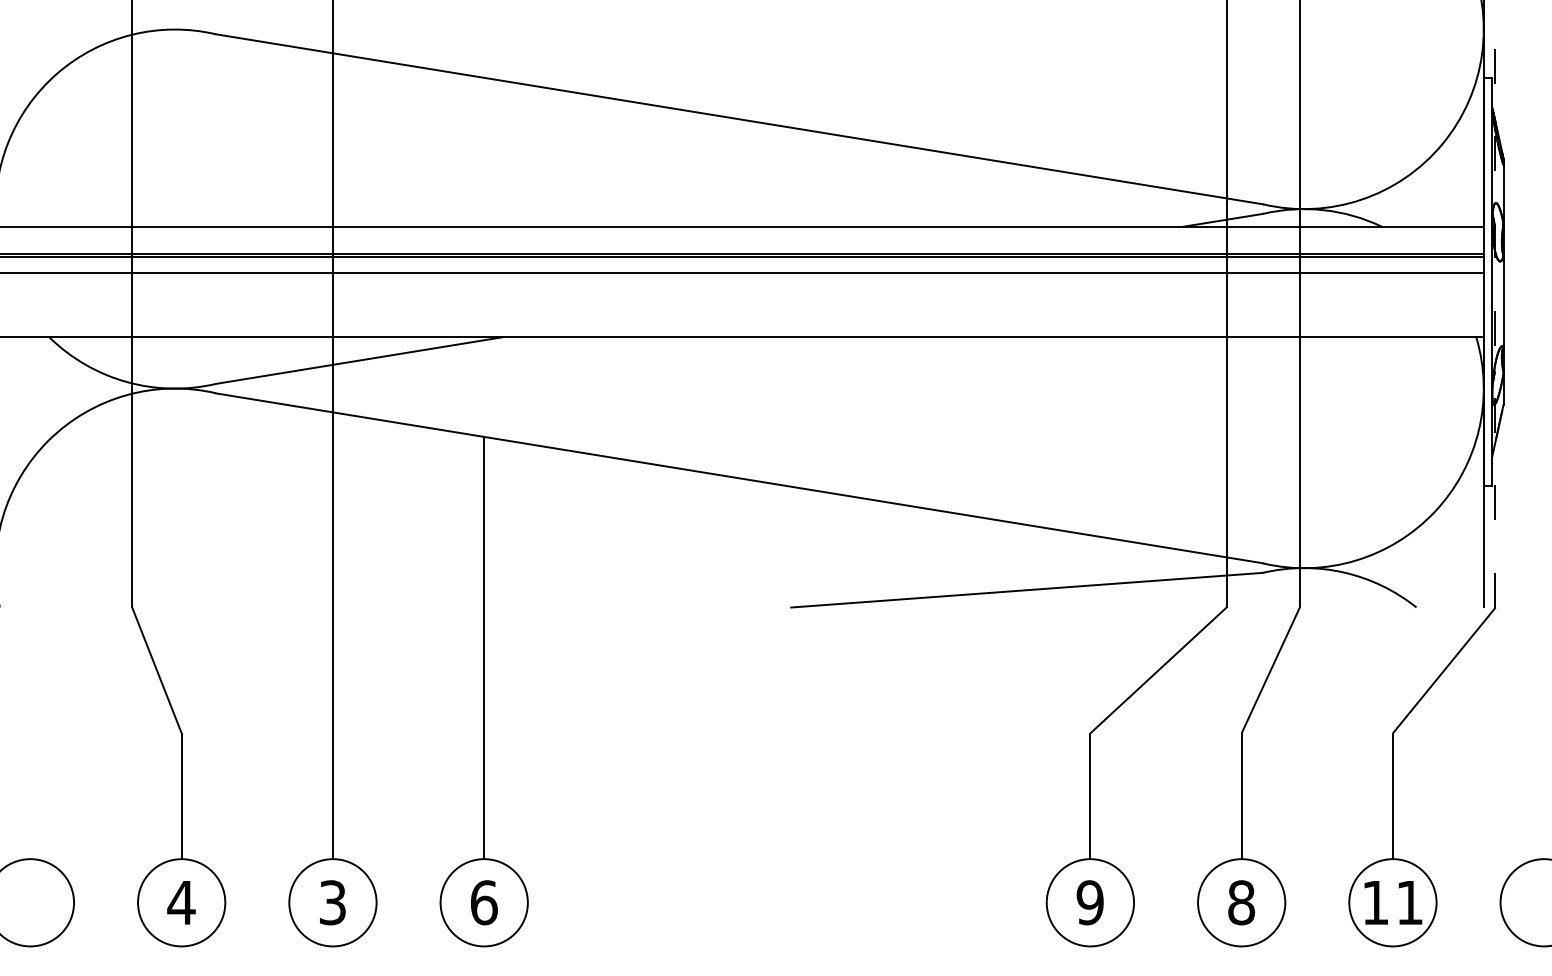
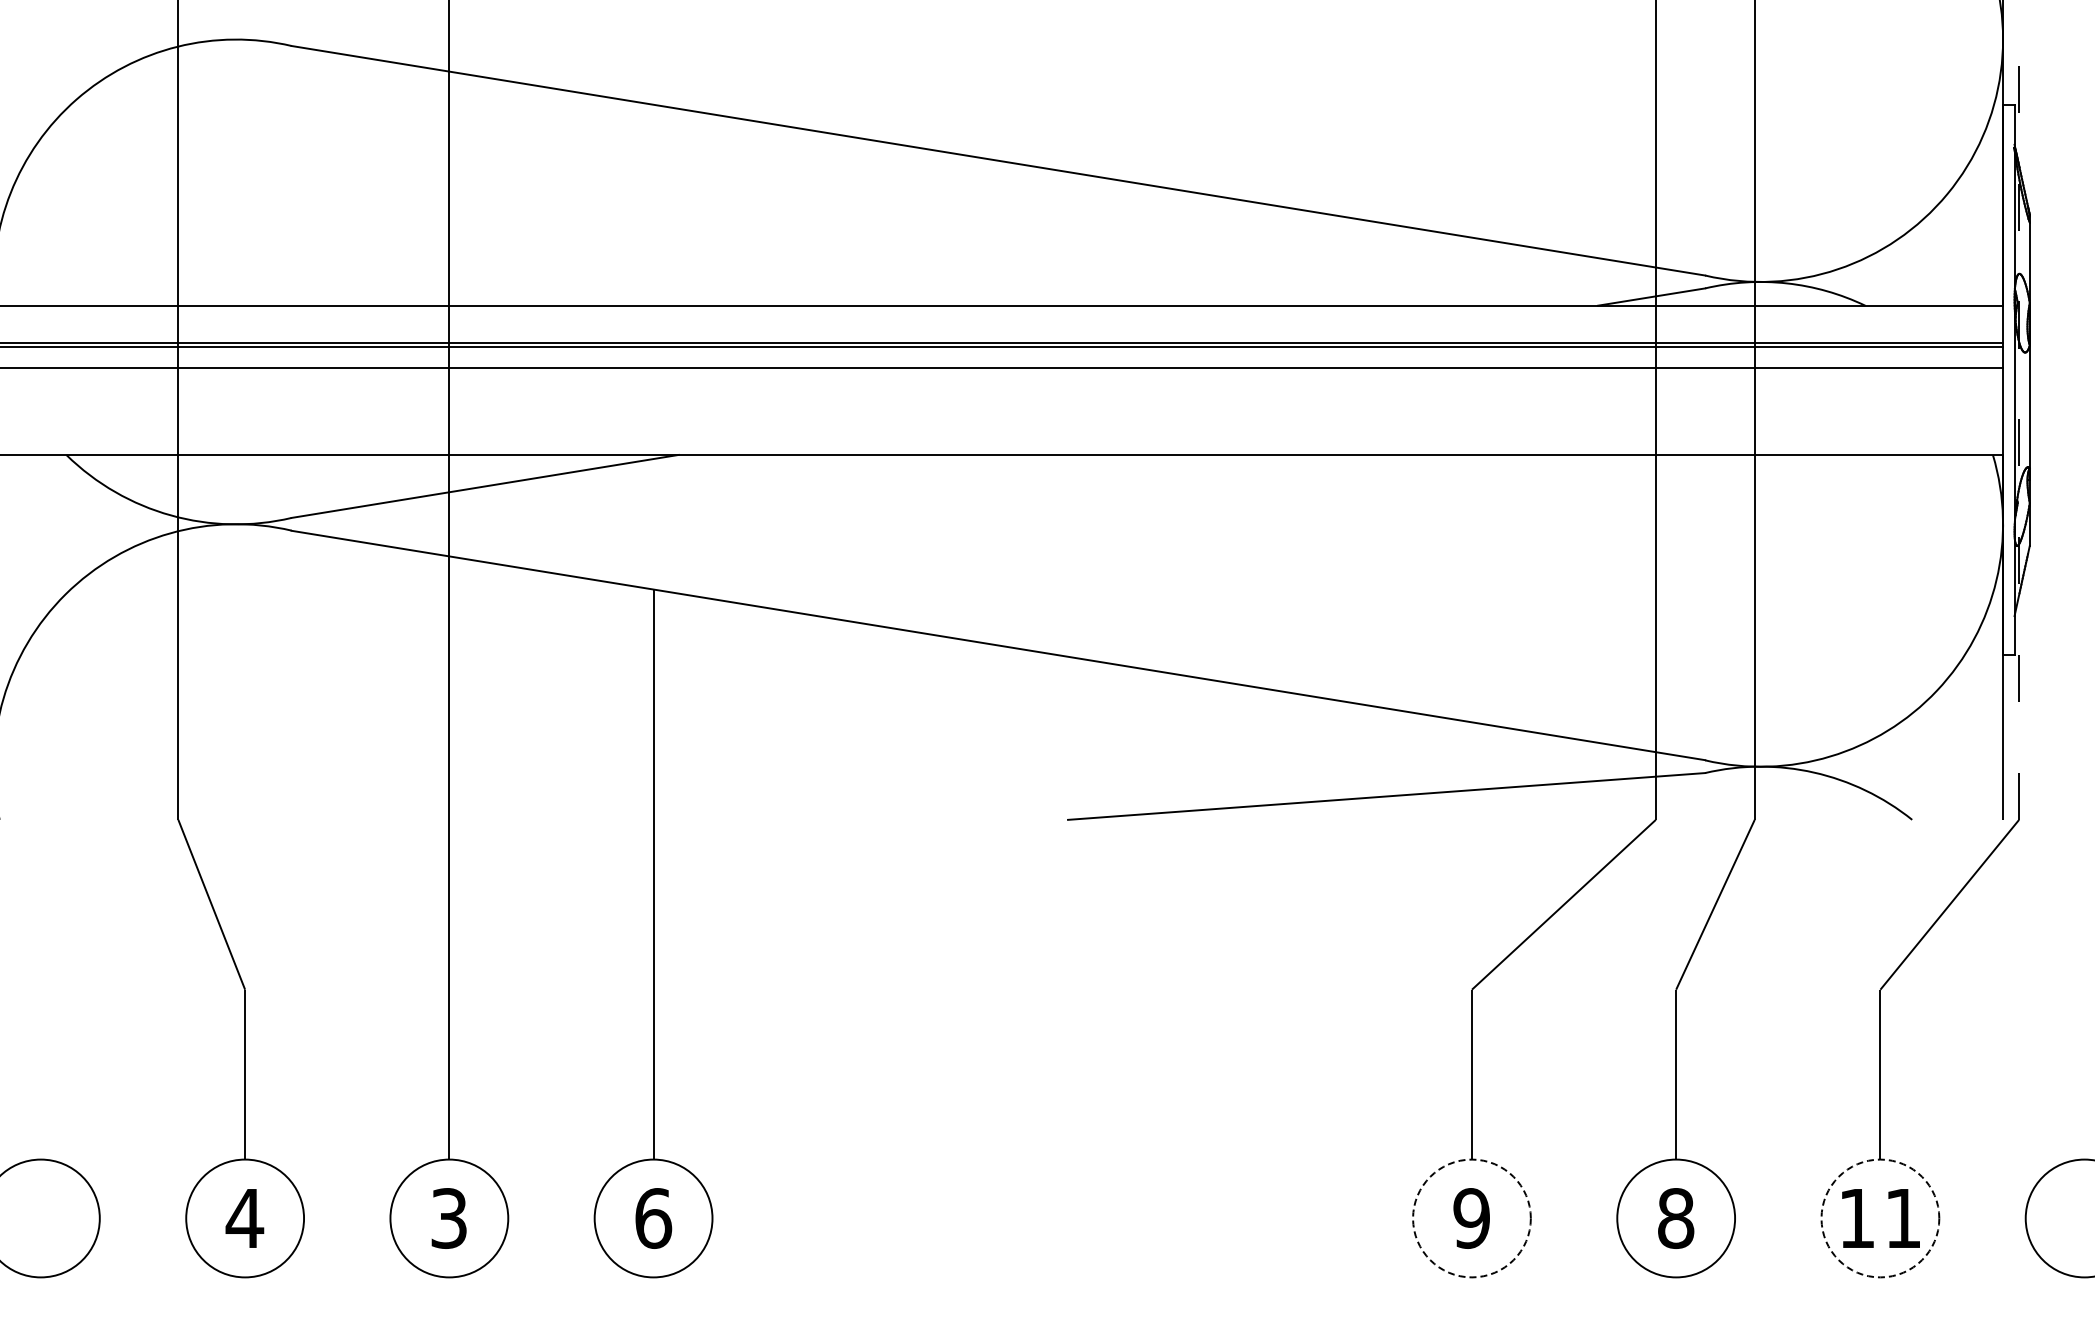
circle: (1090, 902) -> (1471, 1218), solid -> dashed
circle: (1393, 902) -> (1880, 1218), solid -> dashed

